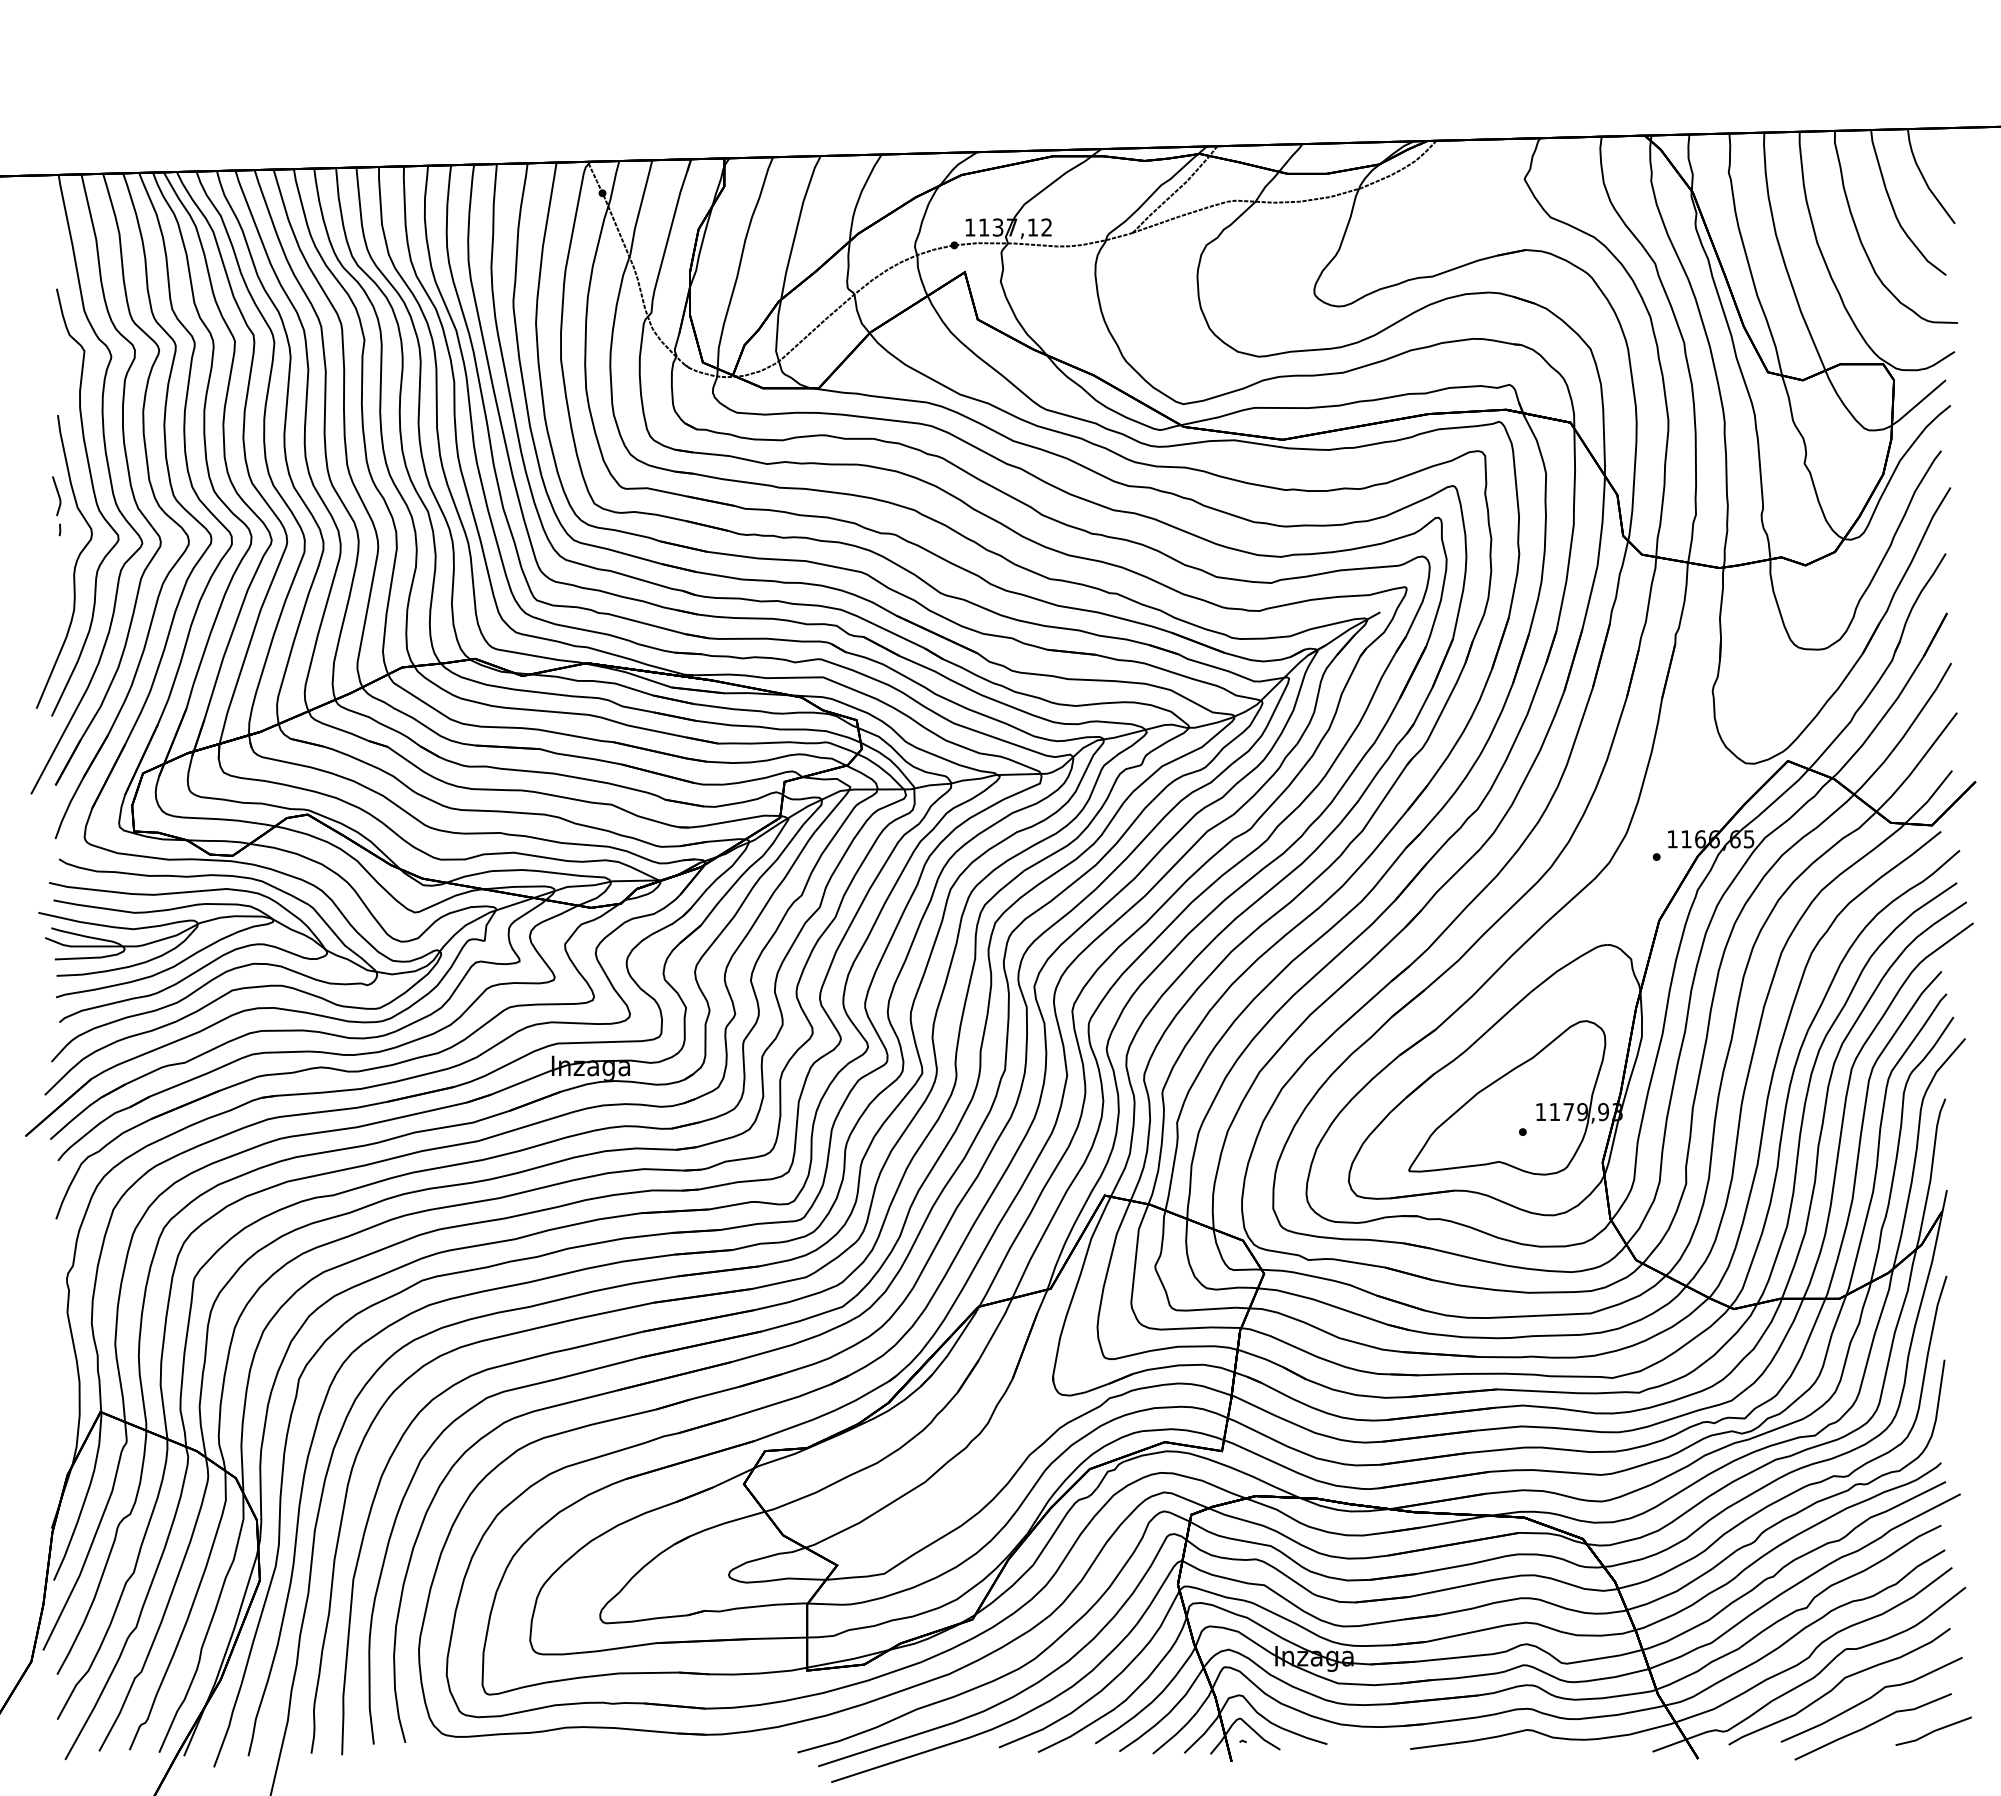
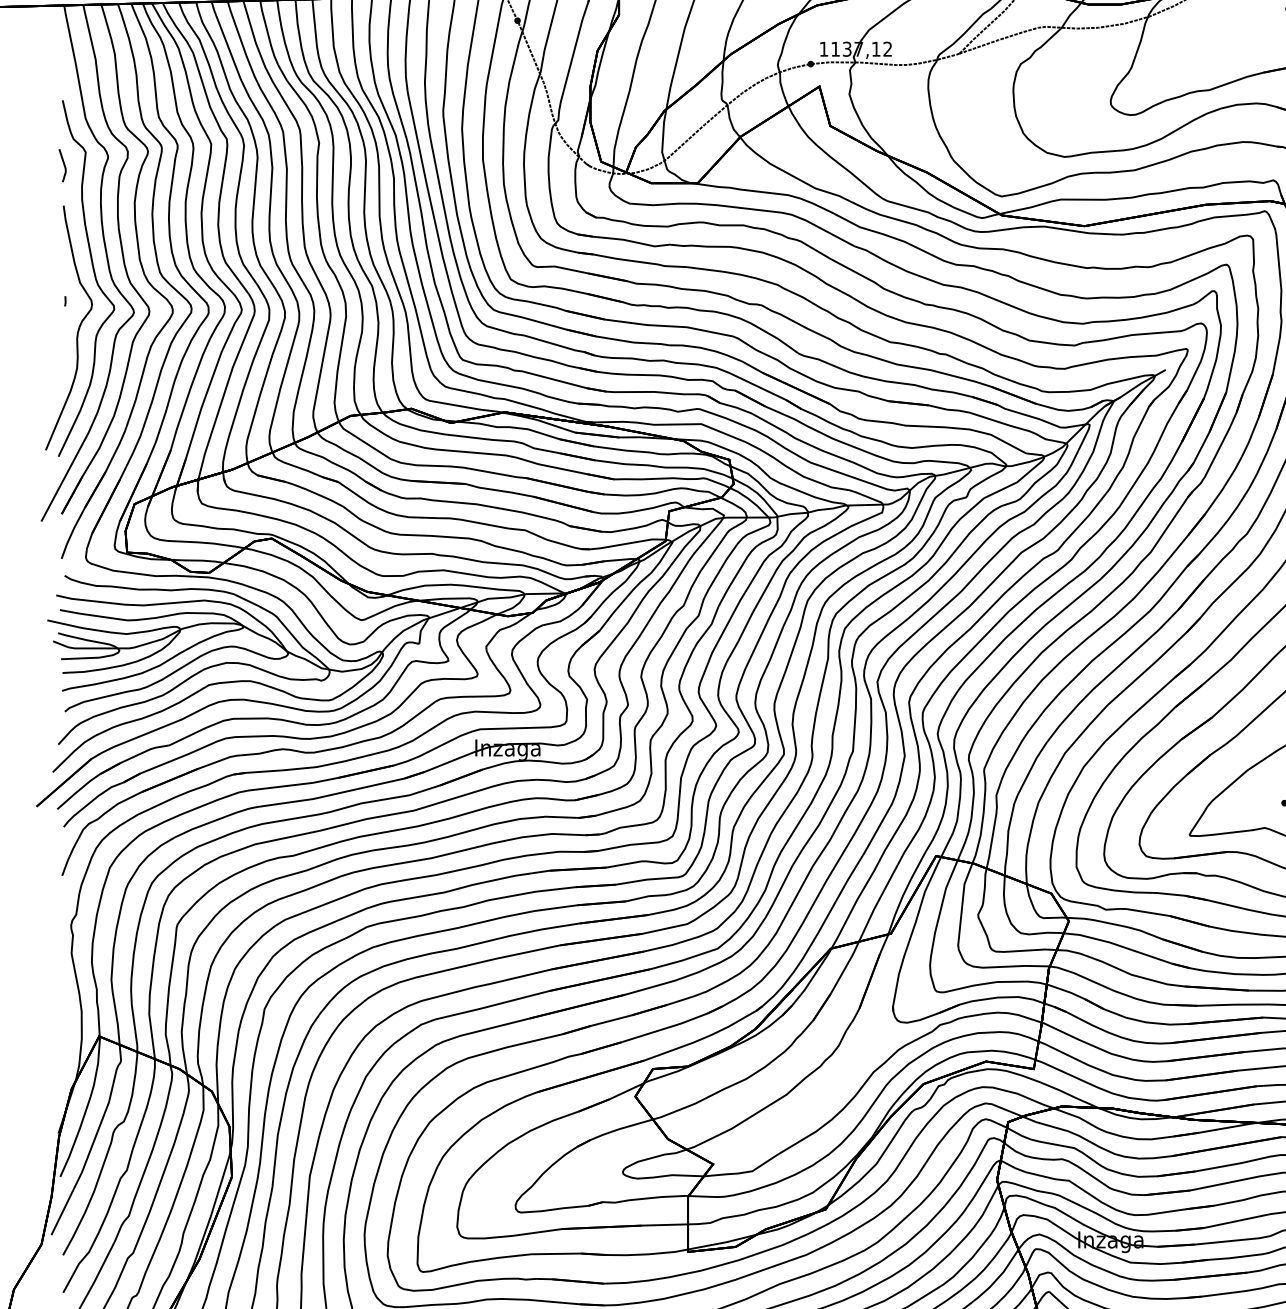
line: (58, 496) -> (64, 165), moved

